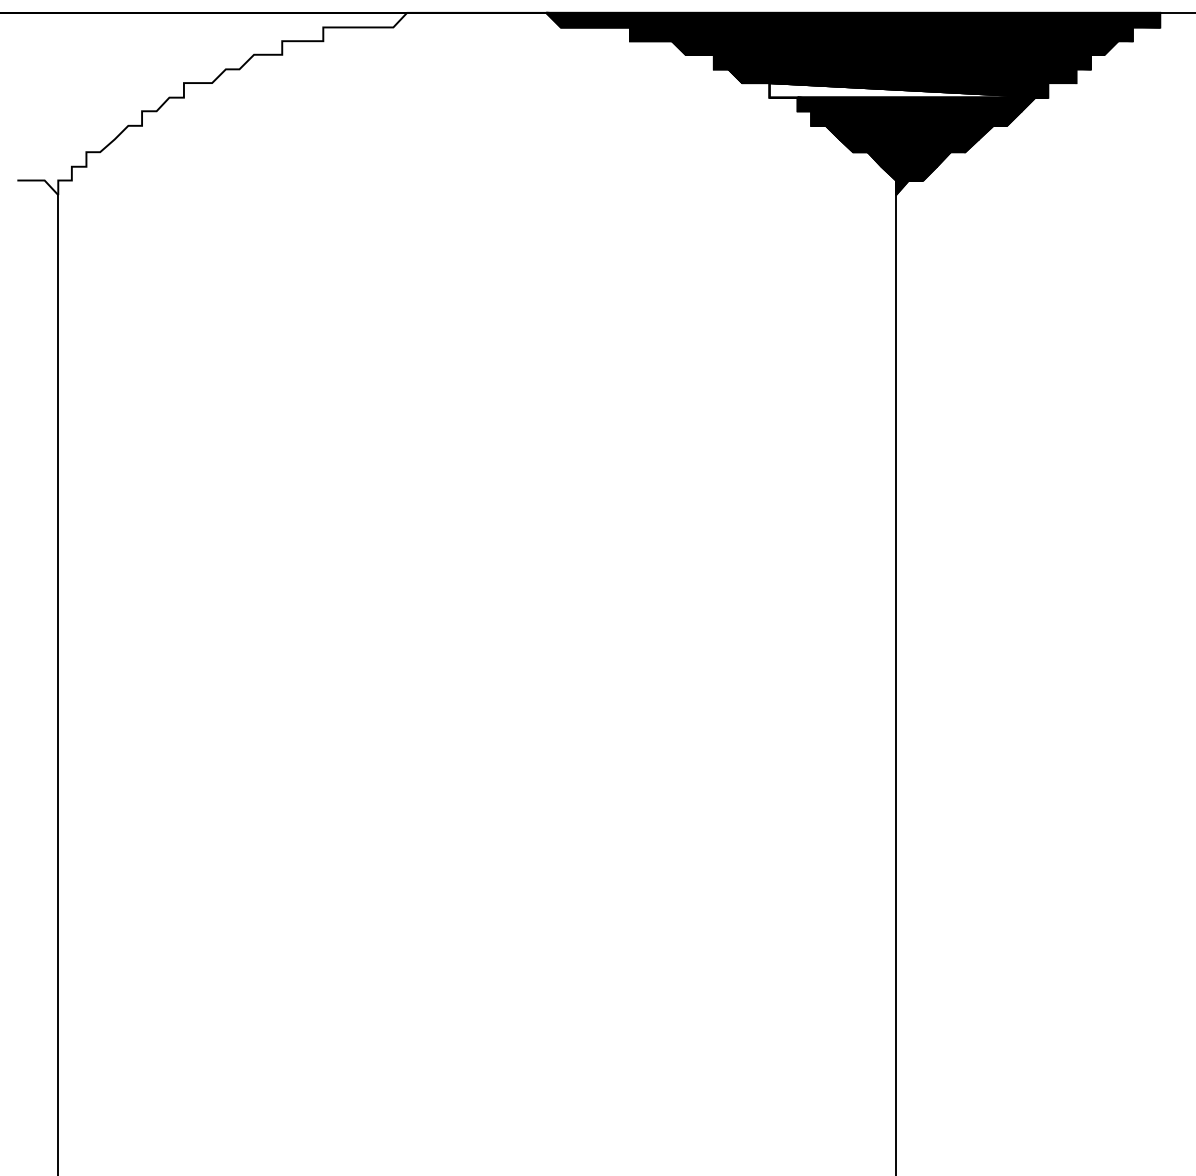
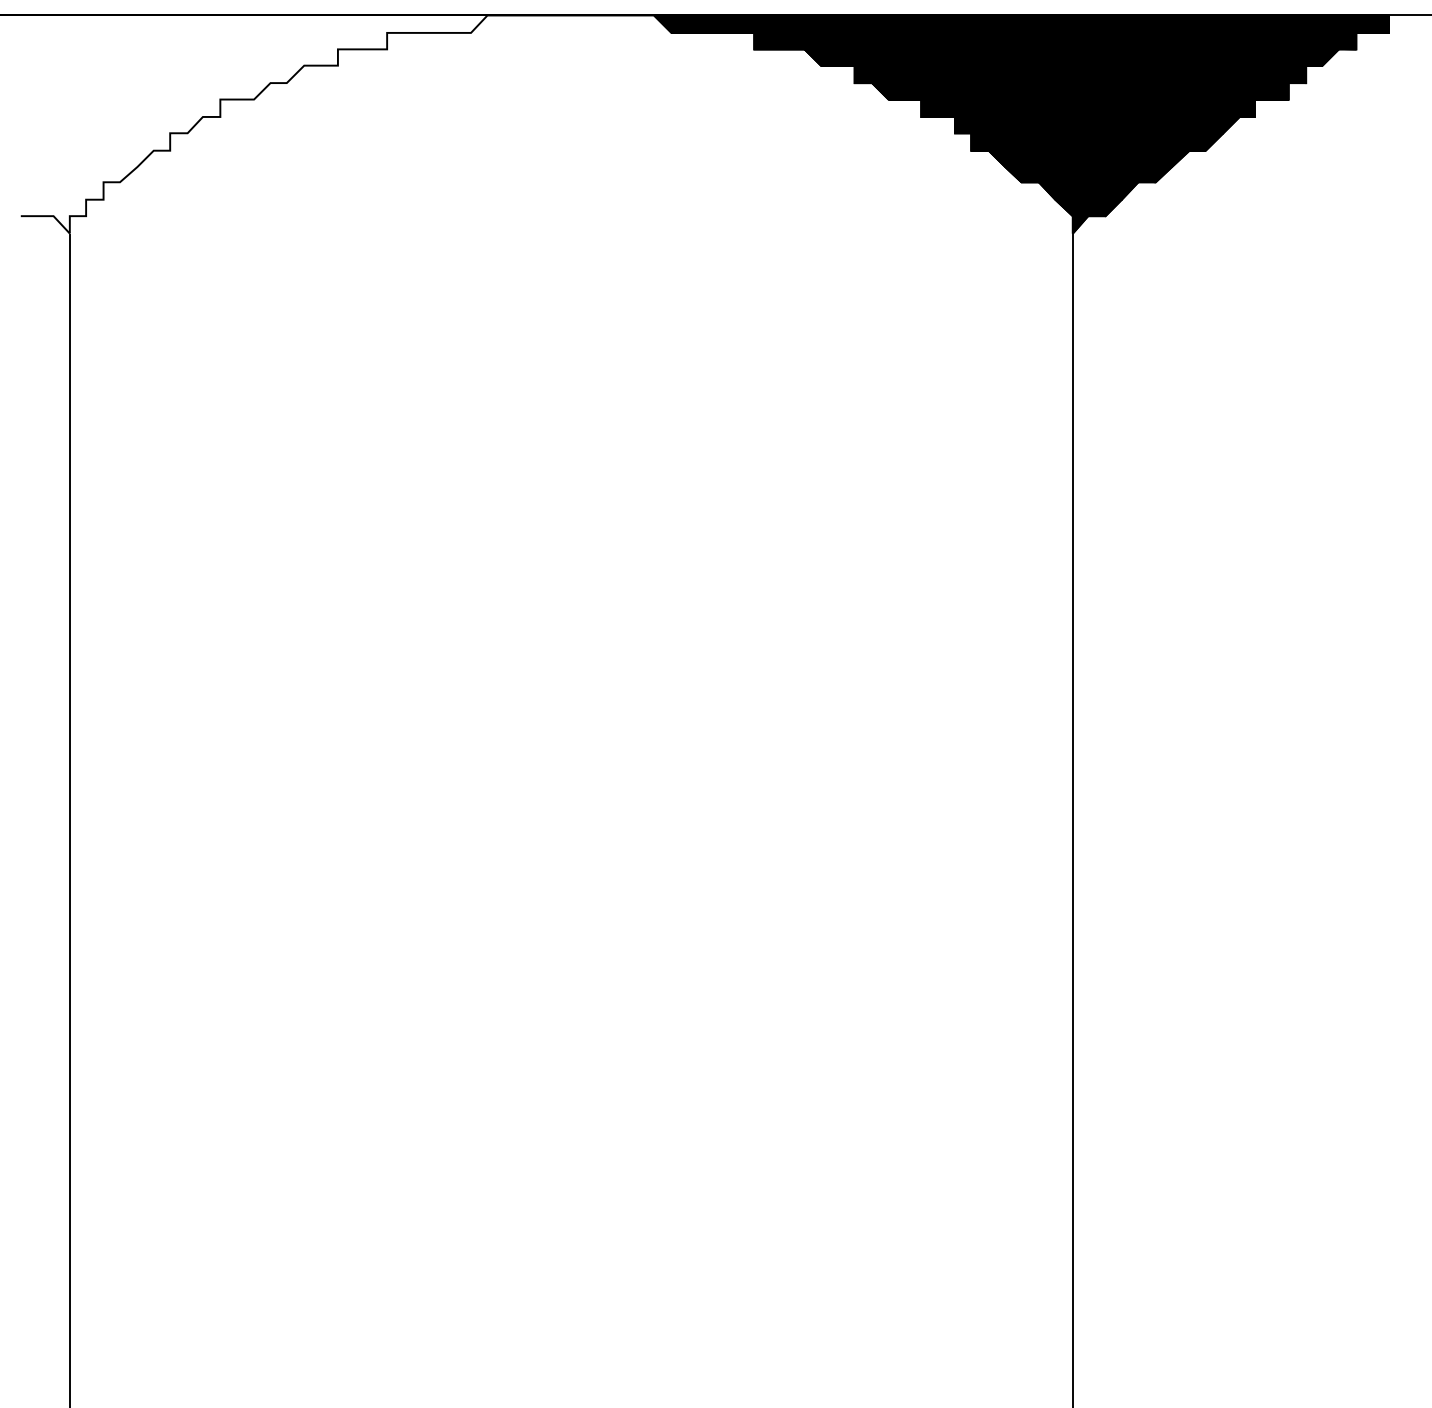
fill: (908, 89) -> (1087, 107), added

